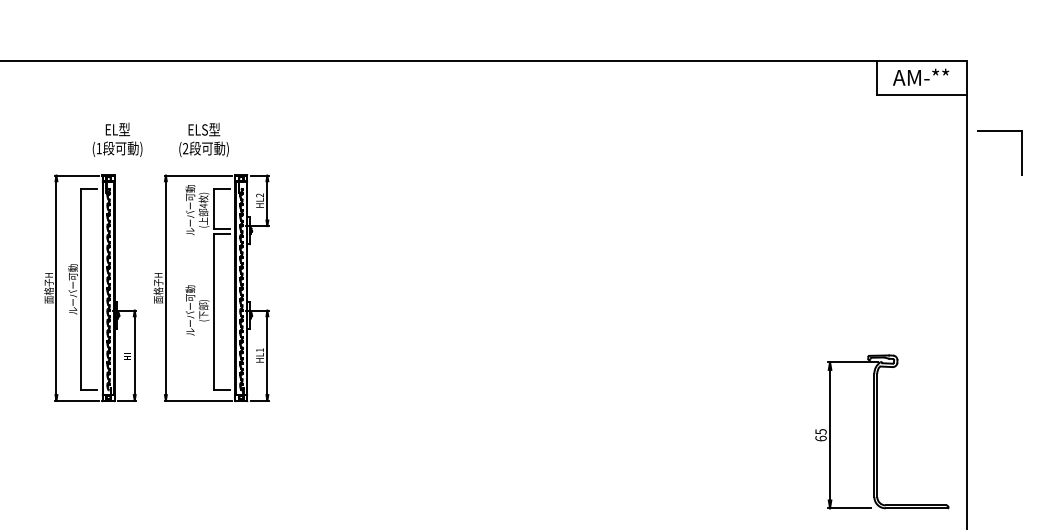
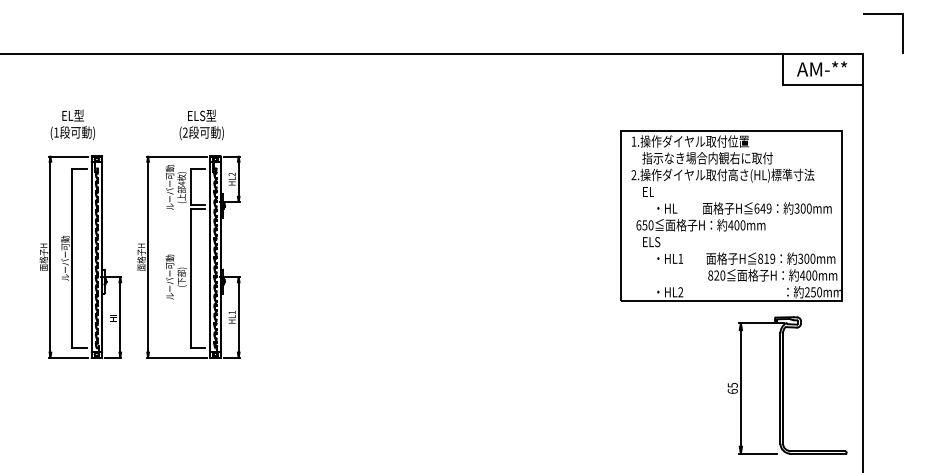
line: (999, 131) -> (883, 14), moved
text: (117, 139) -> (72, 124), moved
text: (203, 140) -> (201, 125), moved
part: (819, 241) -> (731, 215), added

